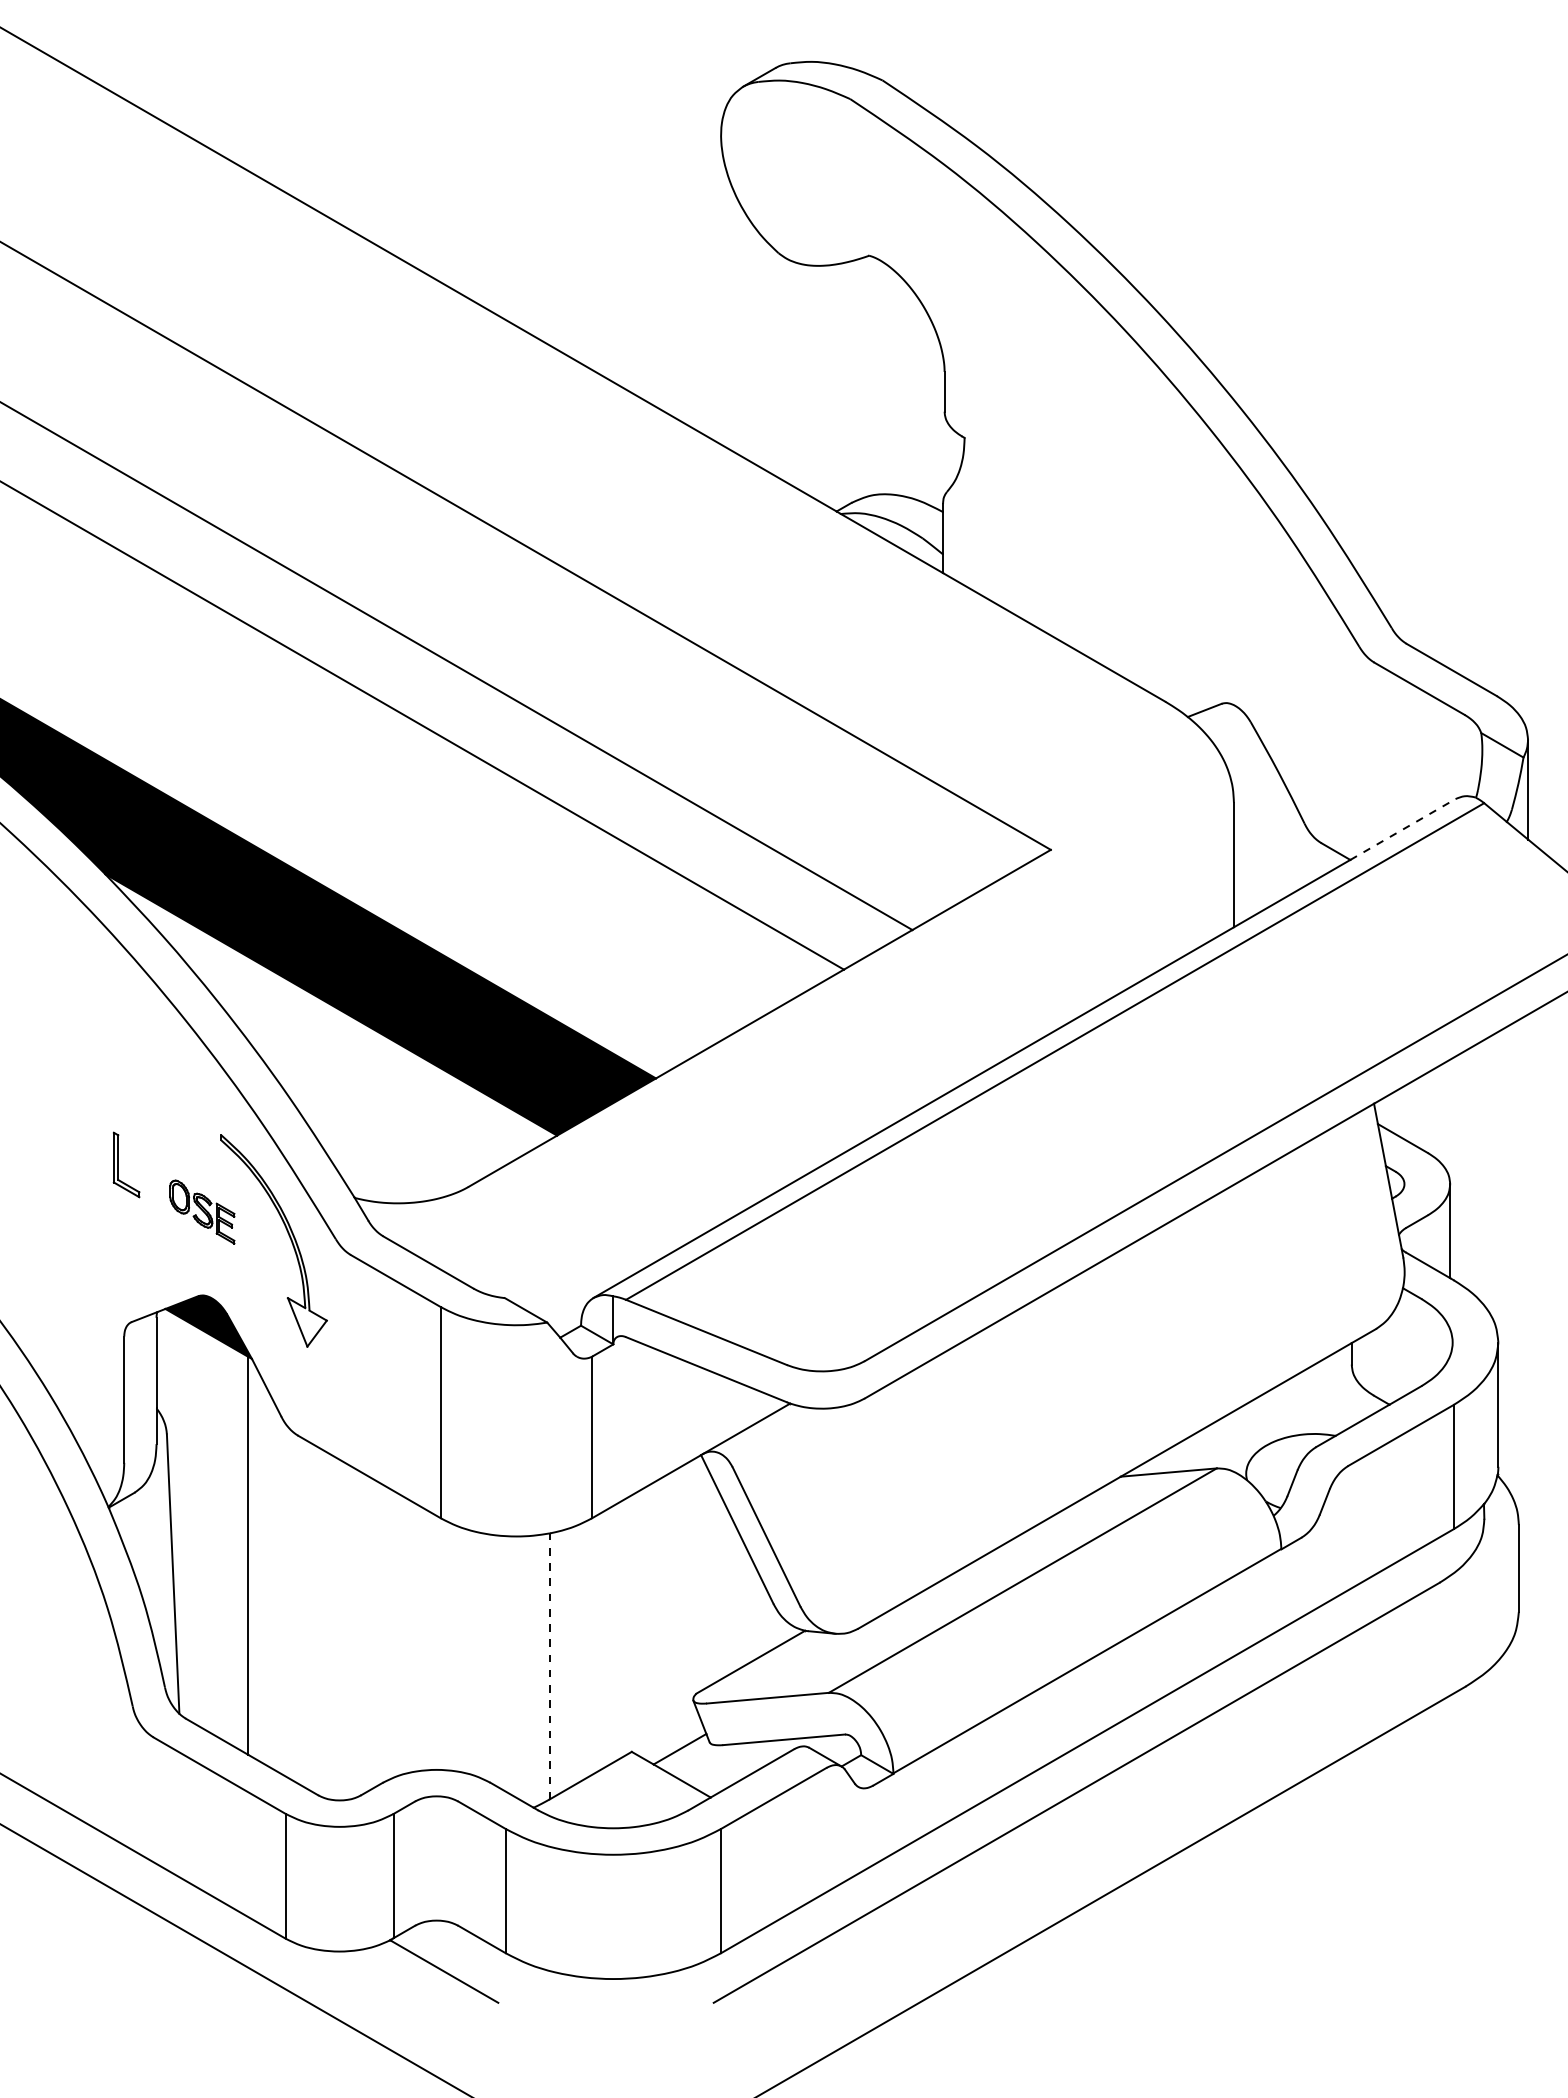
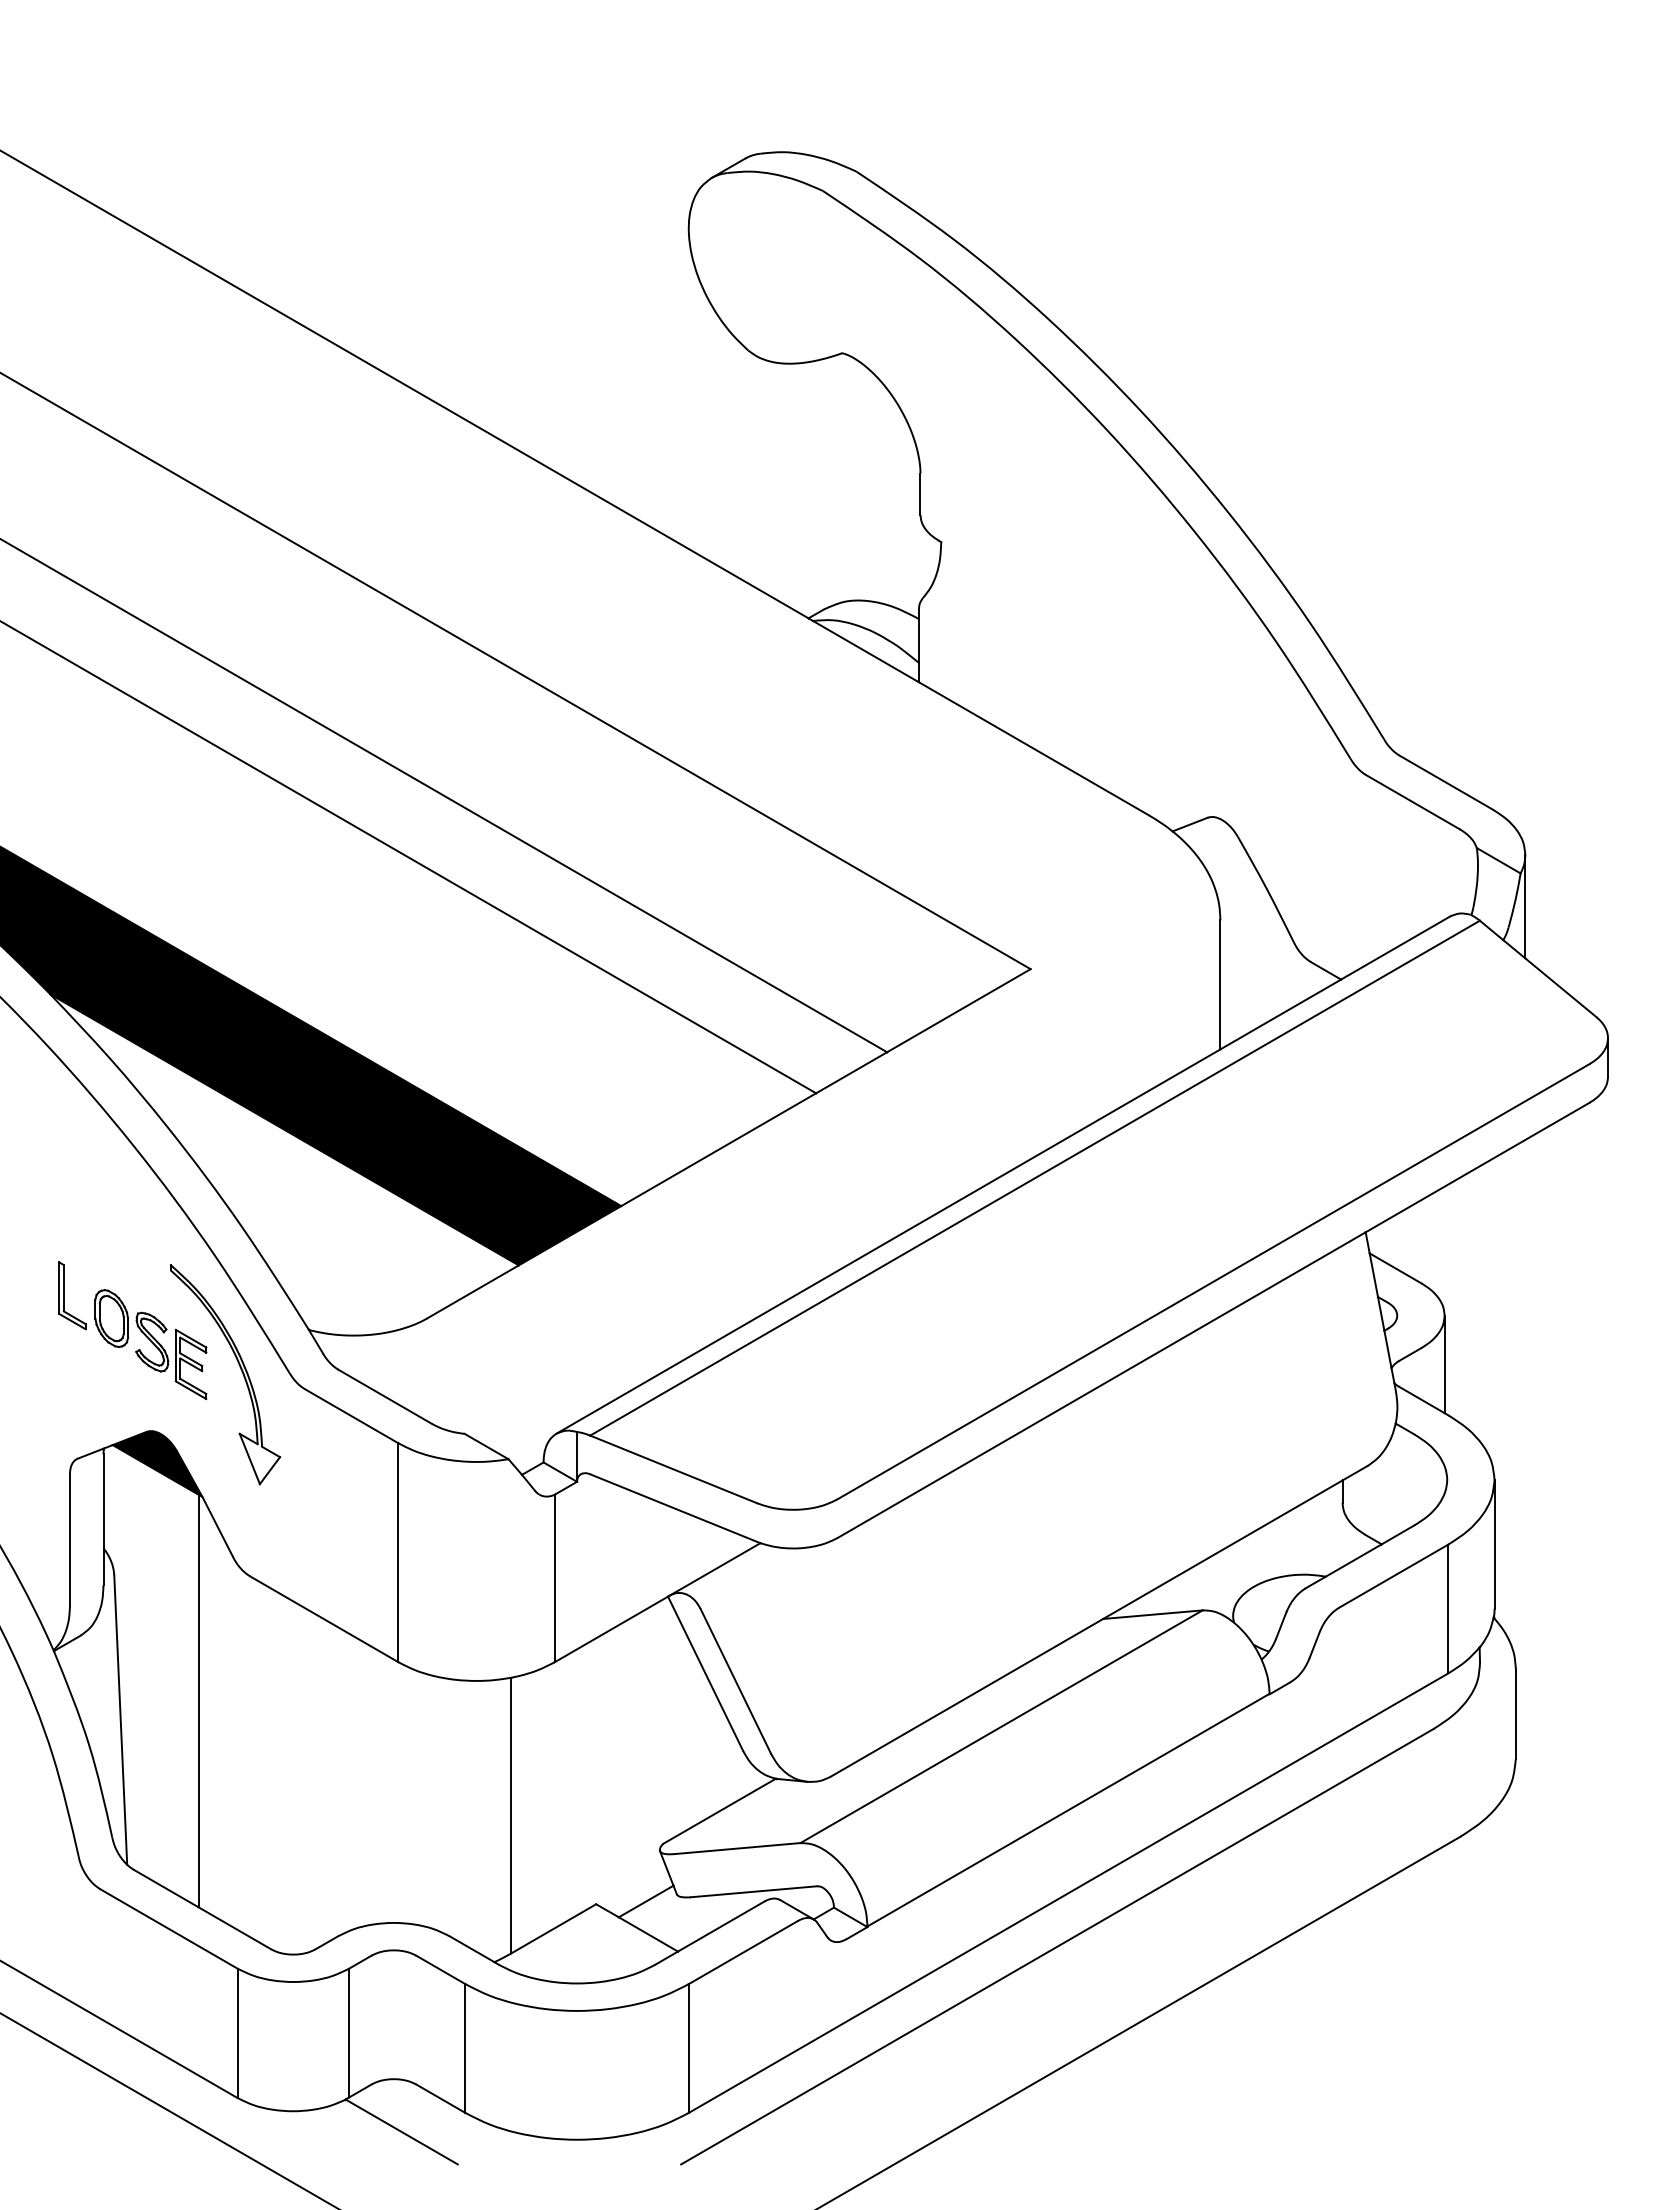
line: (1403, 828) -> (1396, 947), dashed -> solid
part: (201, 1211) -> (150, 1344), size x1.67
line: (550, 1666) -> (511, 1815), dashed -> solid

